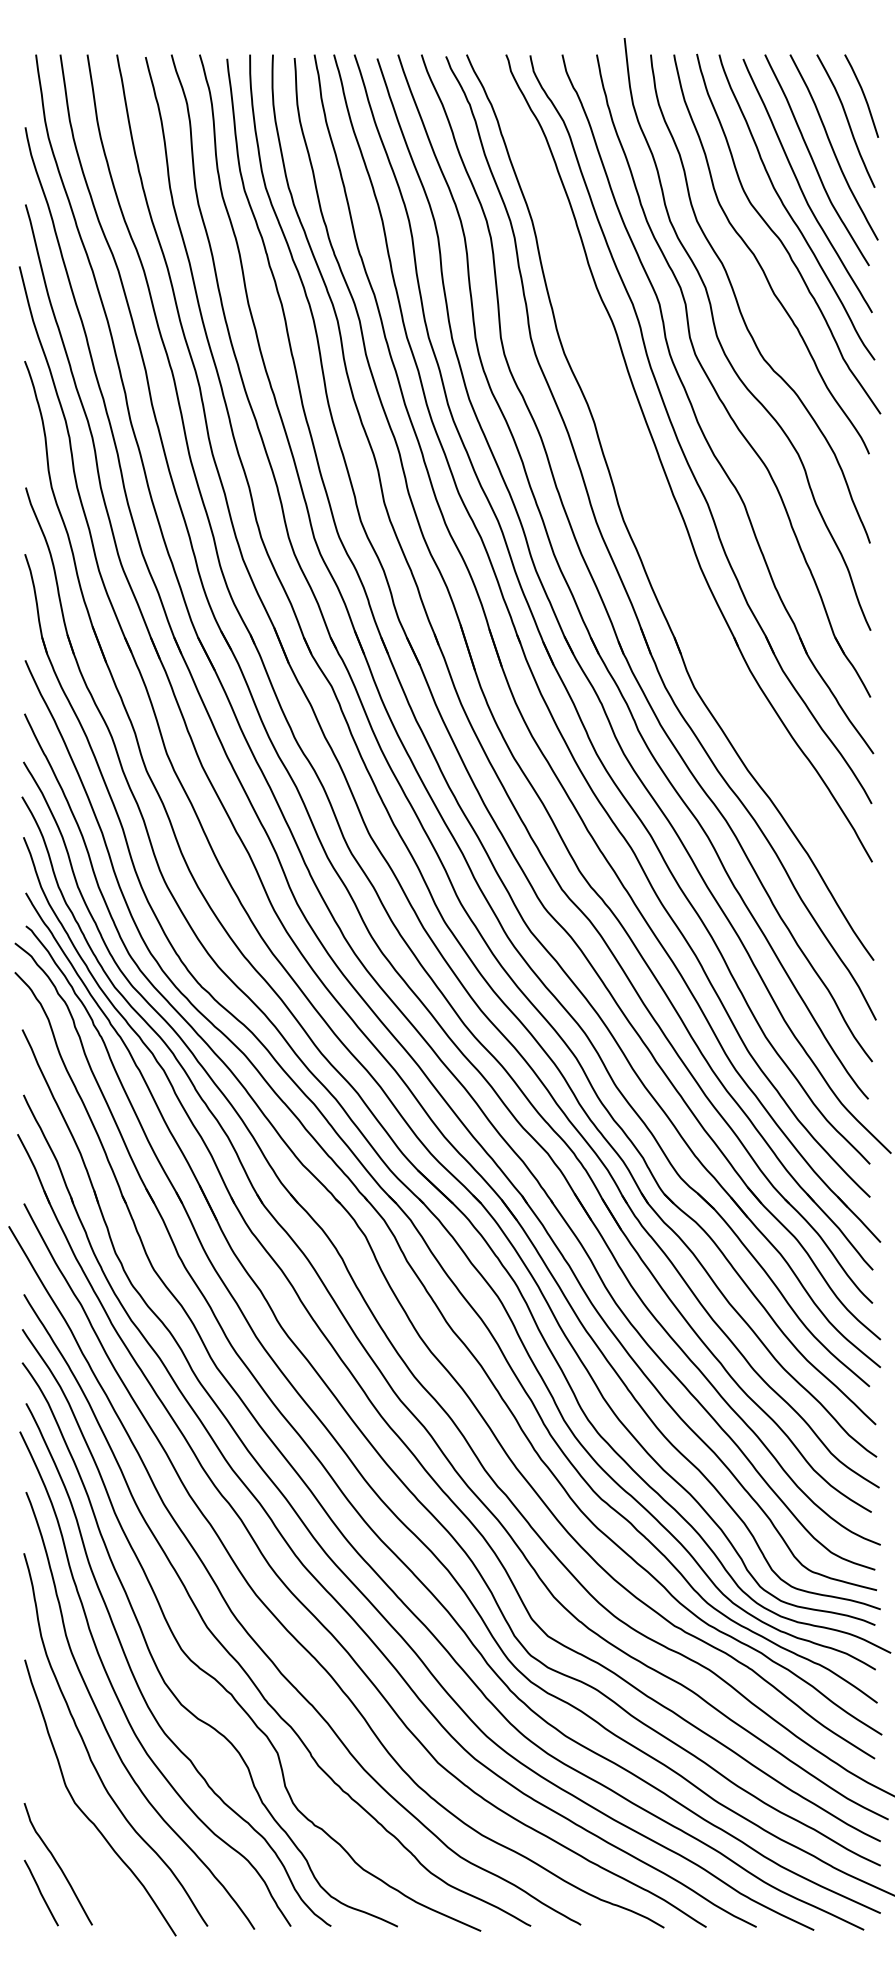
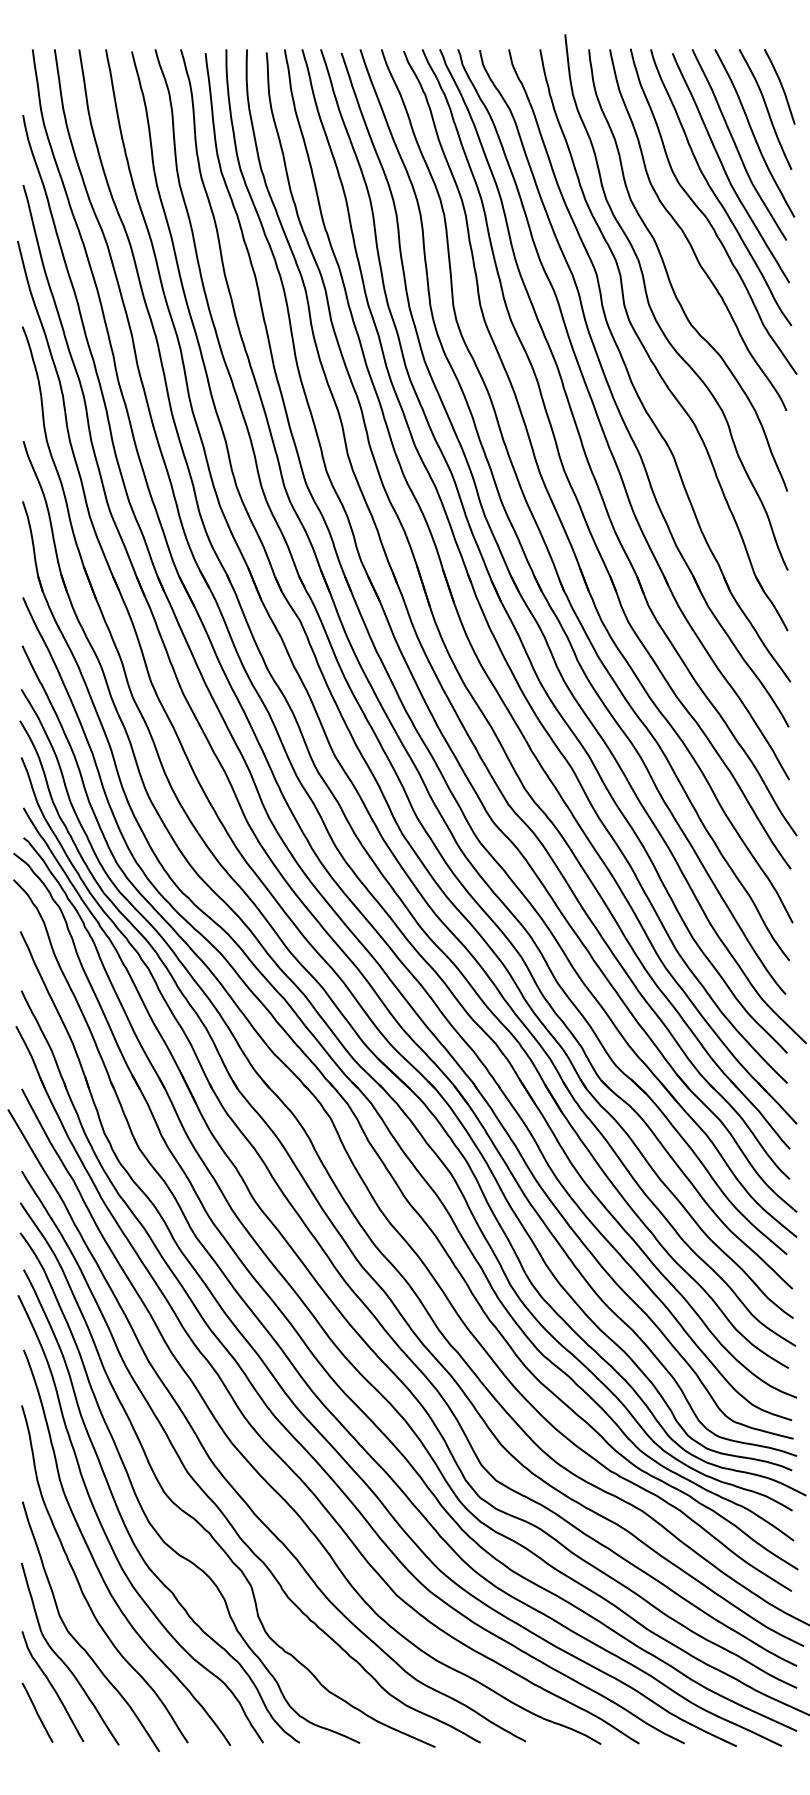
part: (647, 500) -> (585, 452), added
curve: (68, 1833) -> (62, 1658), added

